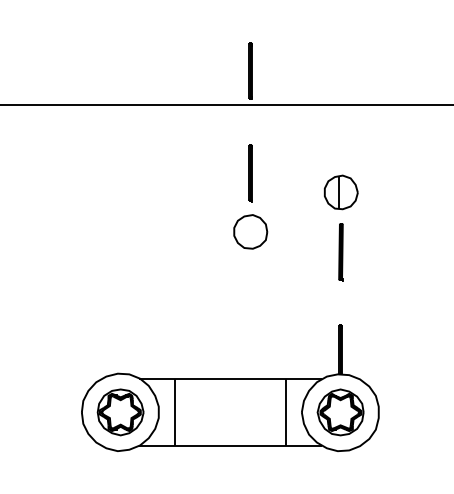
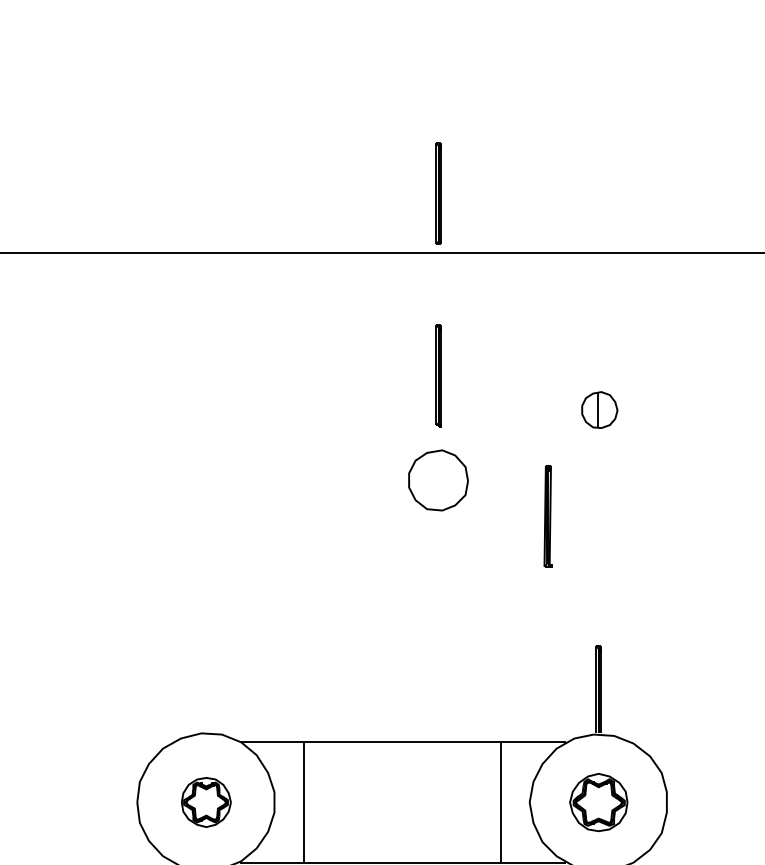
part: (340, 192) -> (598, 410), size x0.6
part: (340, 252) -> (546, 517), moved
part: (120, 412) -> (206, 802), size x0.6
part: (340, 412) -> (598, 802), size x0.7

